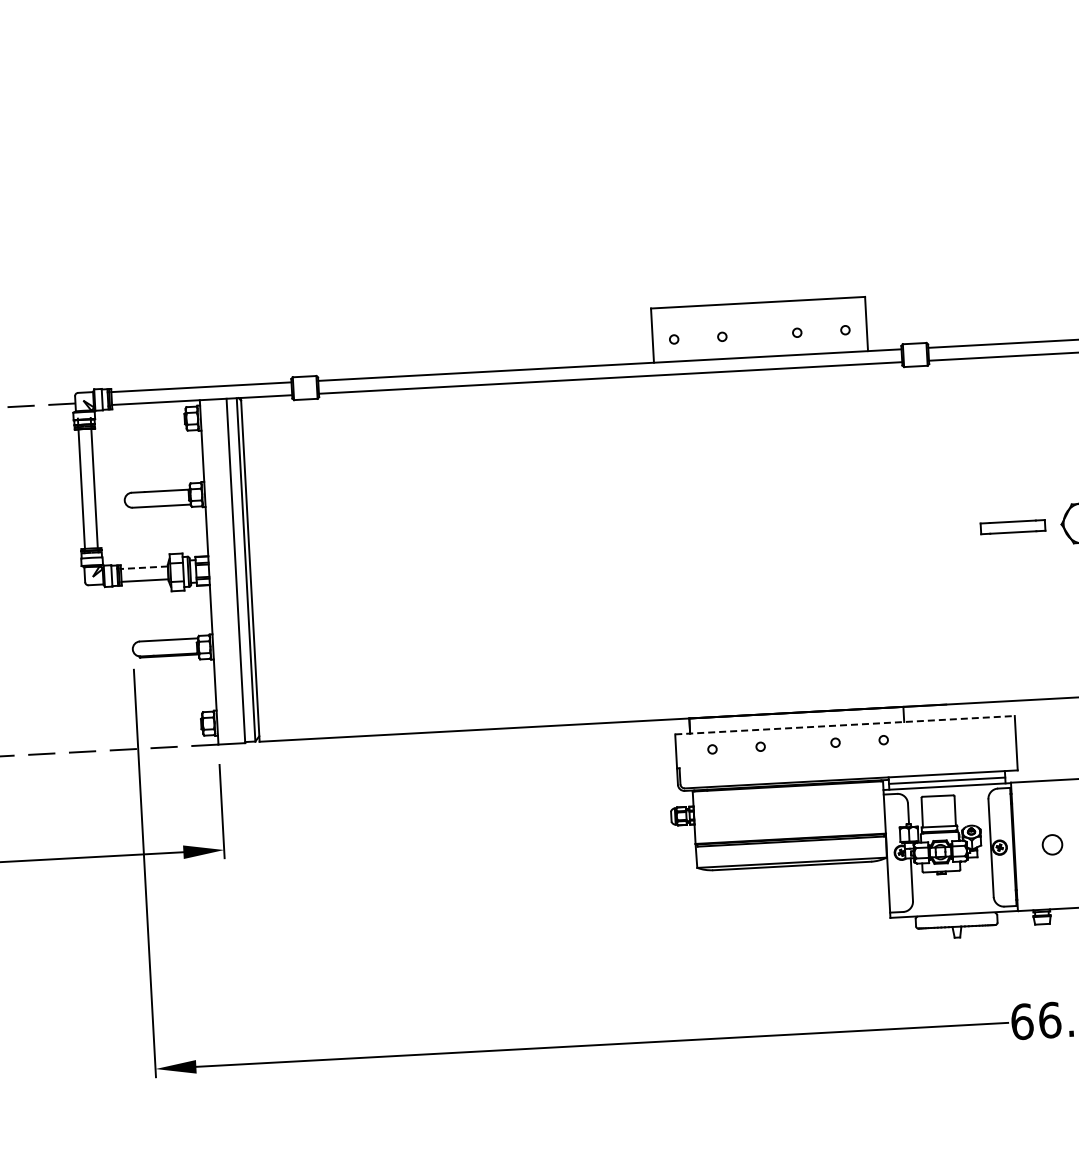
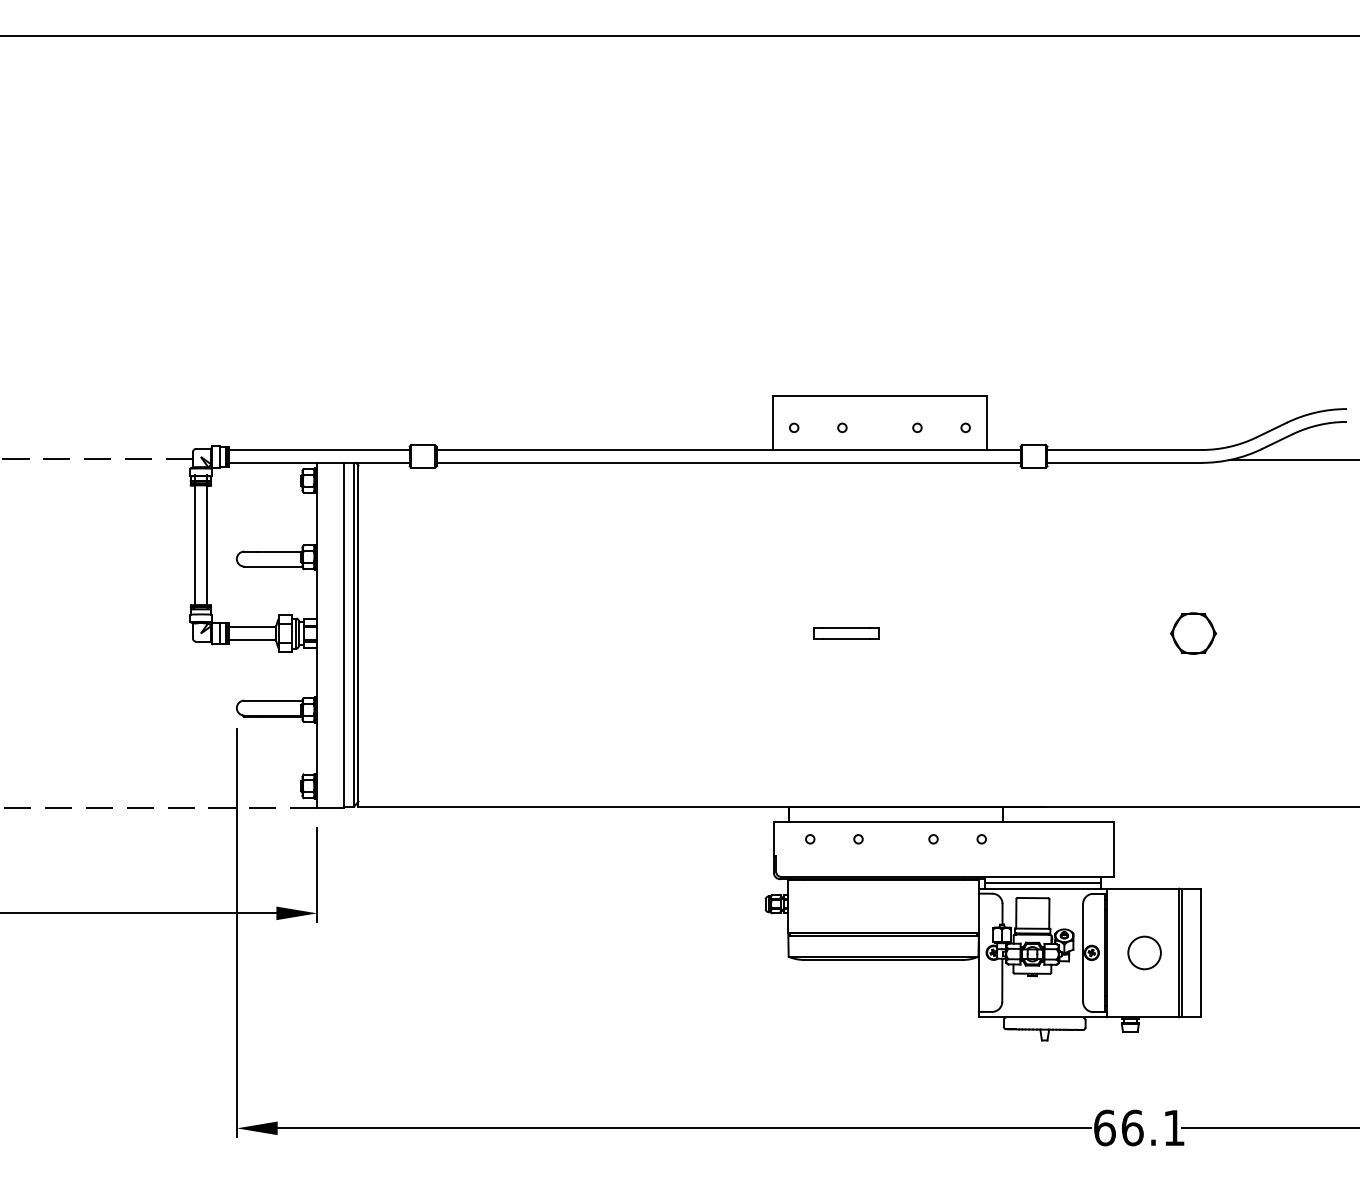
part: (1013, 527) -> (846, 633), moved
line: (144, 568) -> (252, 627), dashed -> solid
line: (845, 725) -> (944, 822), dashed -> solid
circle: (1052, 844) -> (1144, 952), size x1.67

